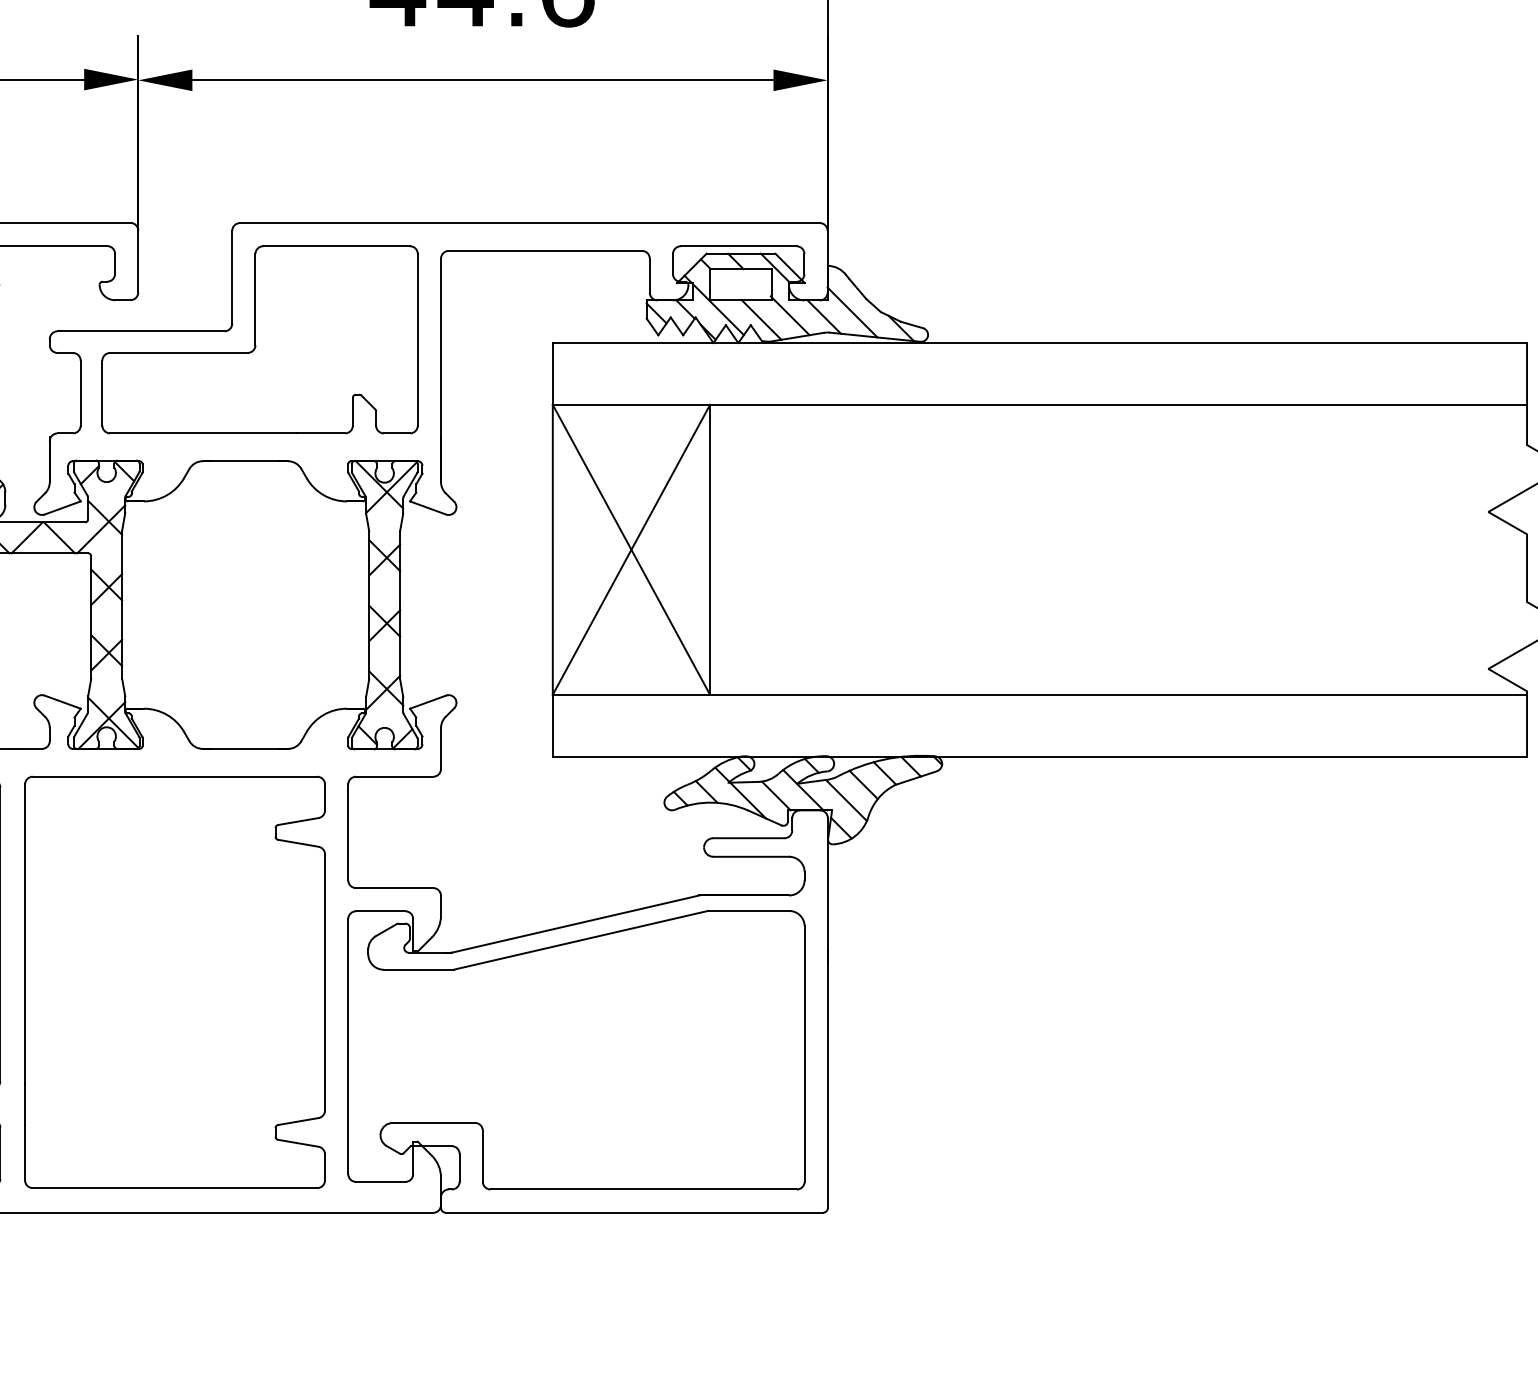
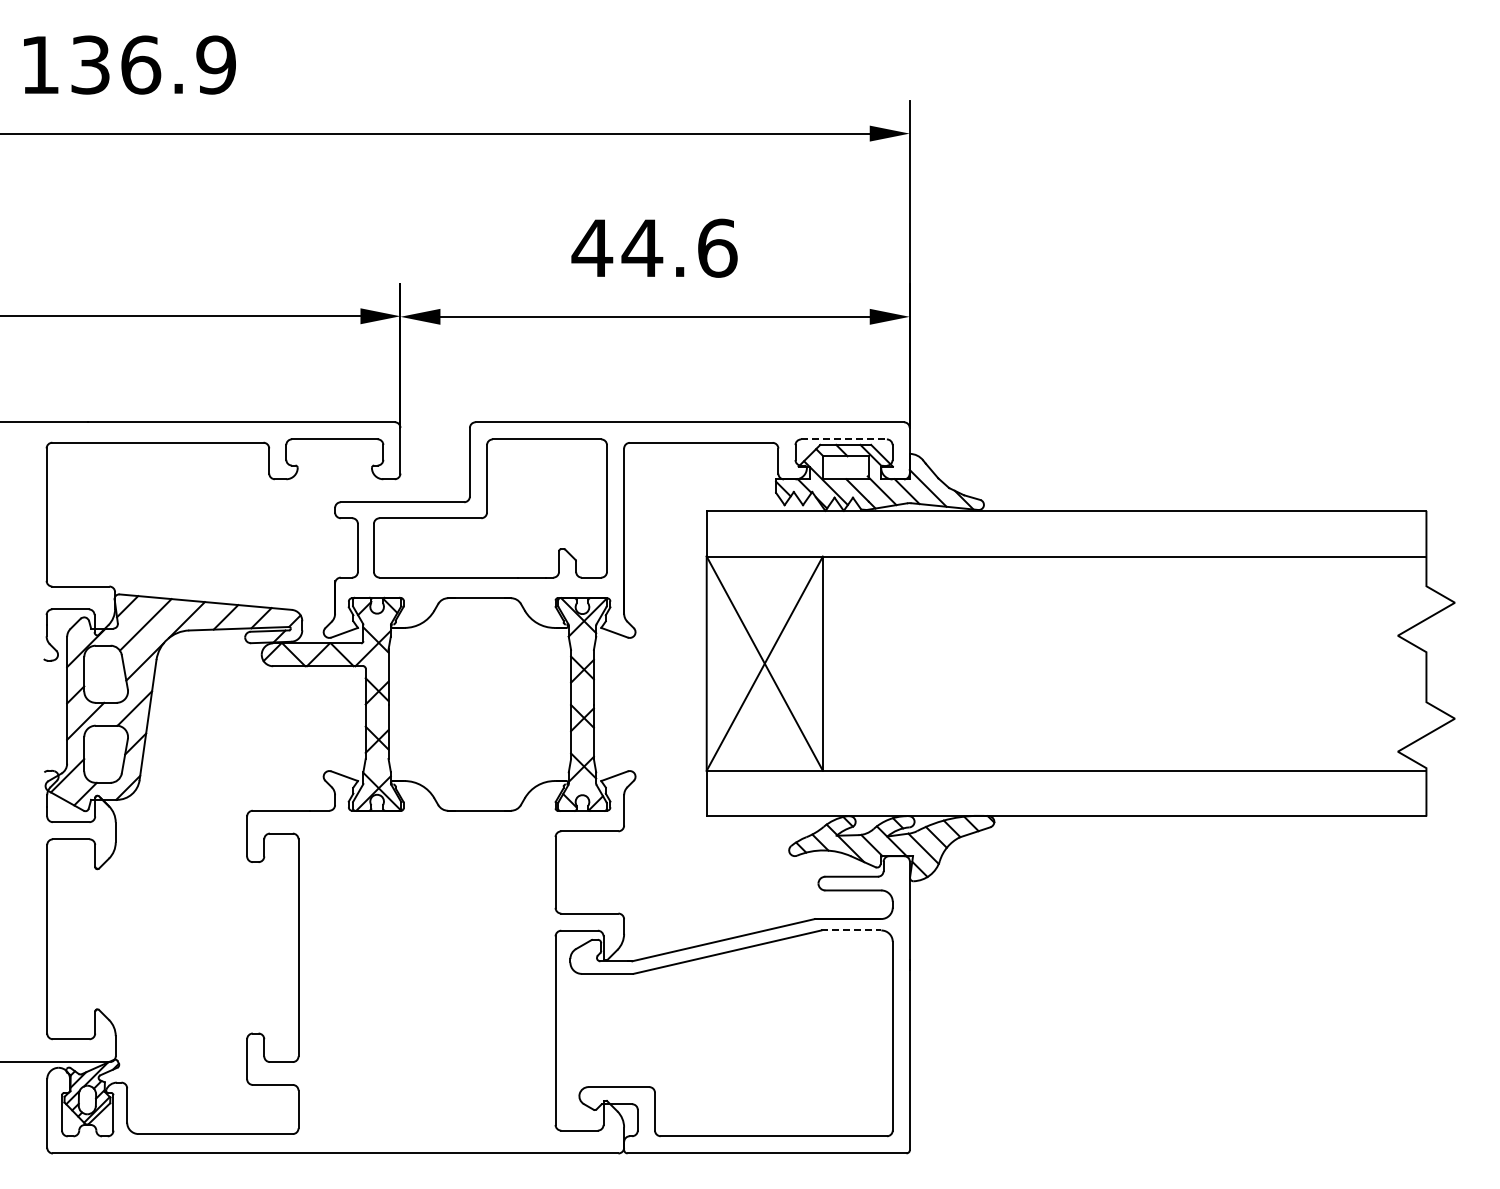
line: (739, 246) -> (844, 439), solid -> dashed
line: (748, 910) -> (851, 930), solid -> dashed
part: (174, 982) -> (427, 983), removed

